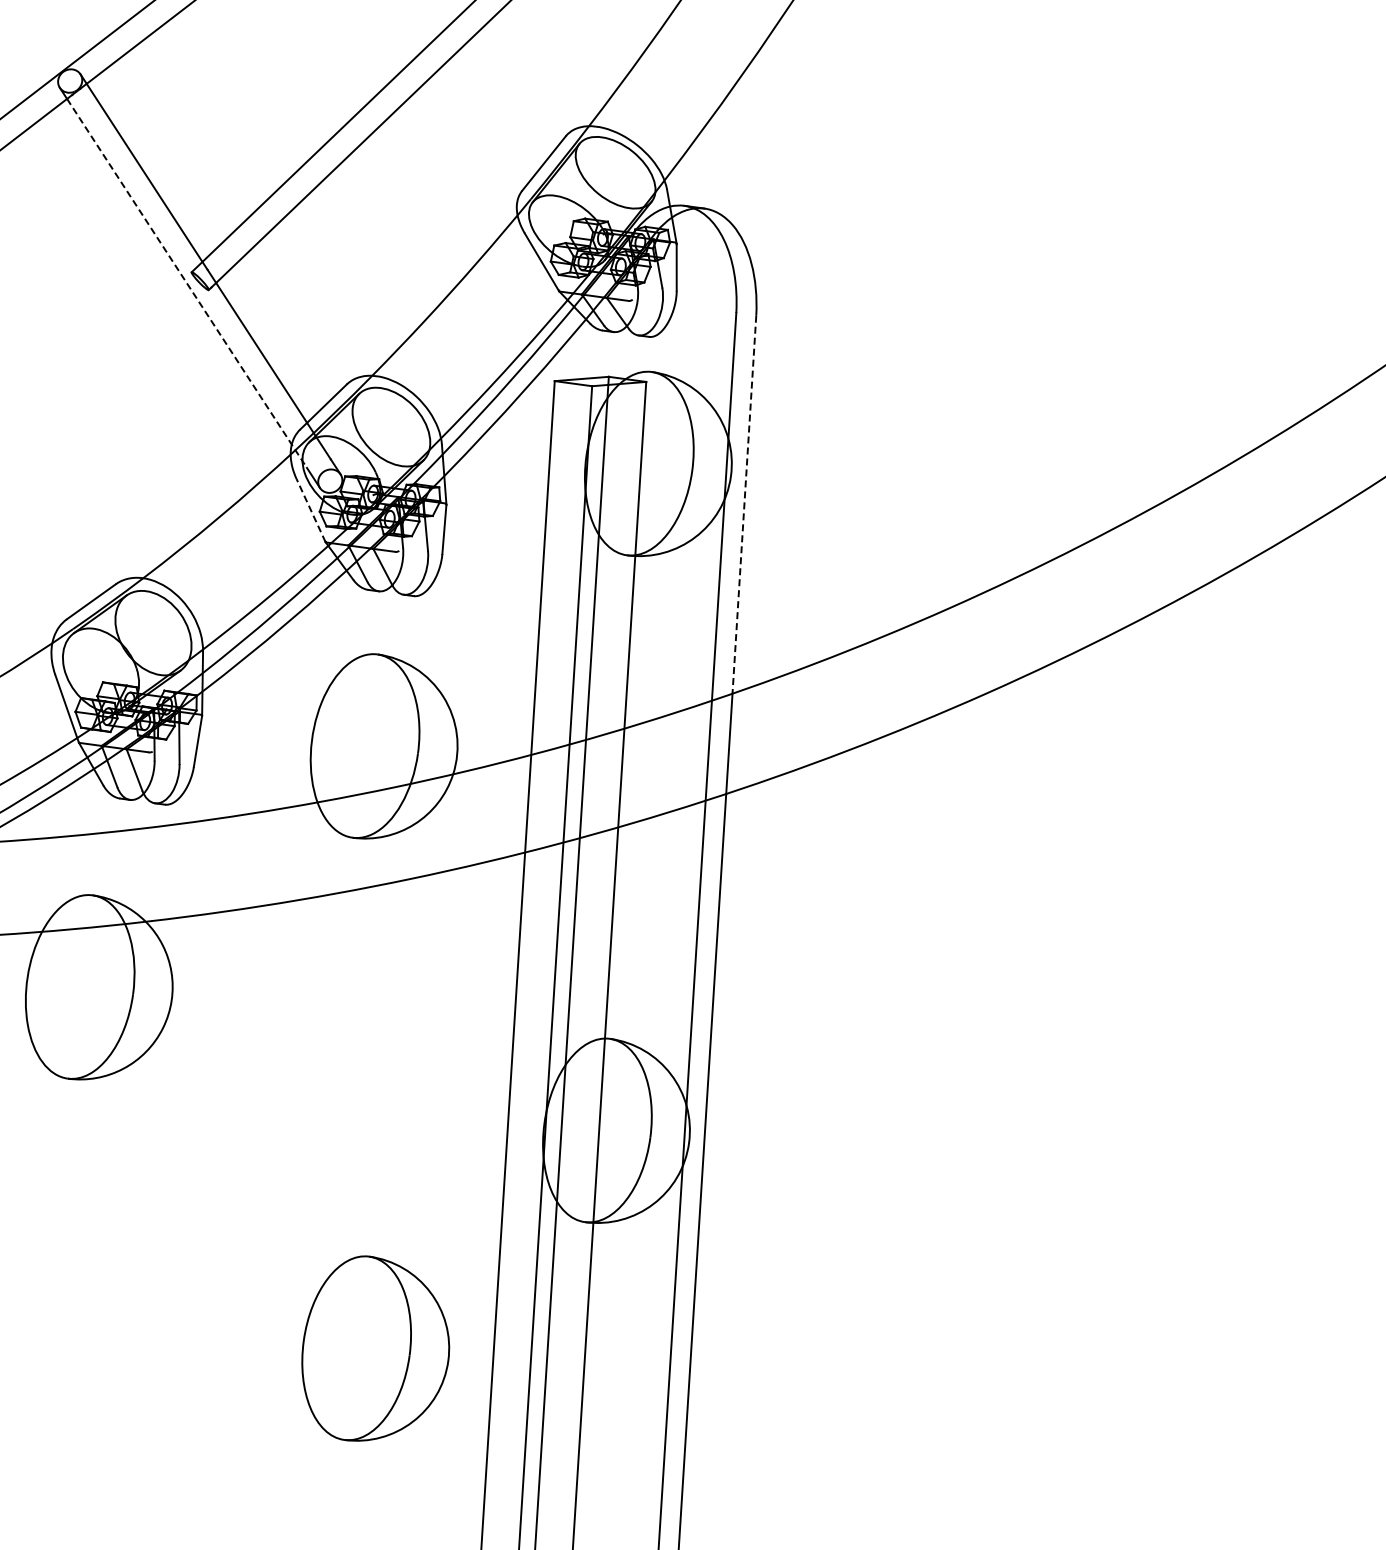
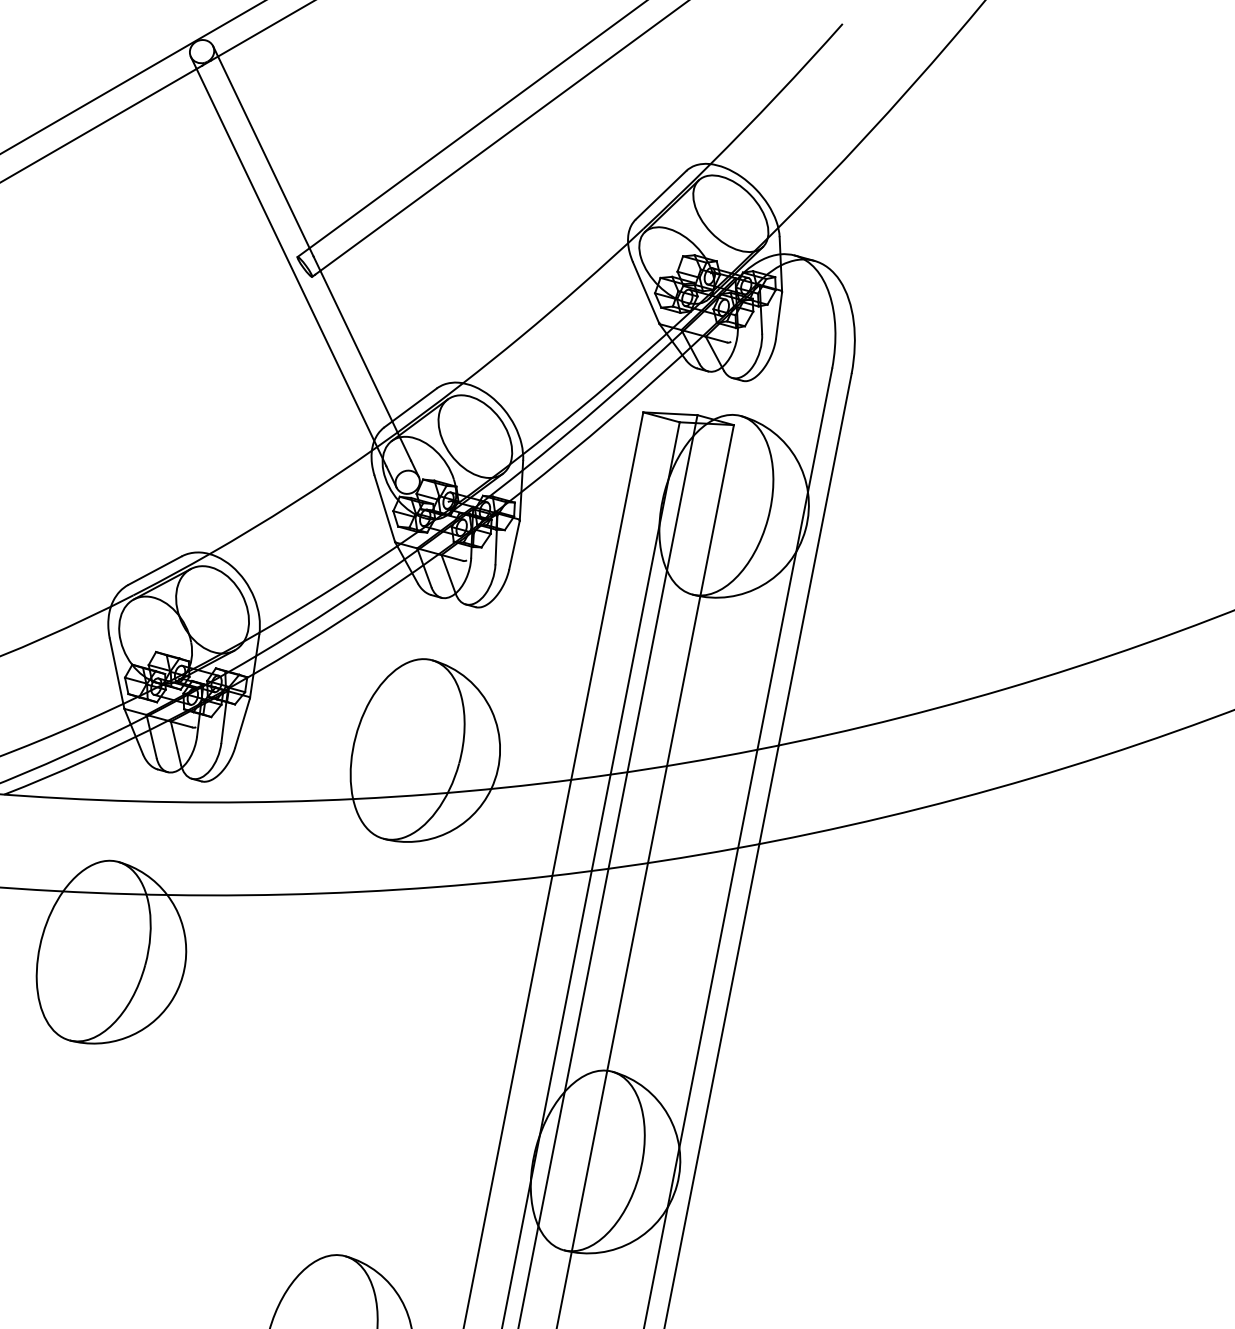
line: (187, 283) -> (291, 267), dashed -> solid
line: (744, 505) -> (815, 560), dashed -> solid
line: (311, 510) -> (385, 508), dashed -> solid

